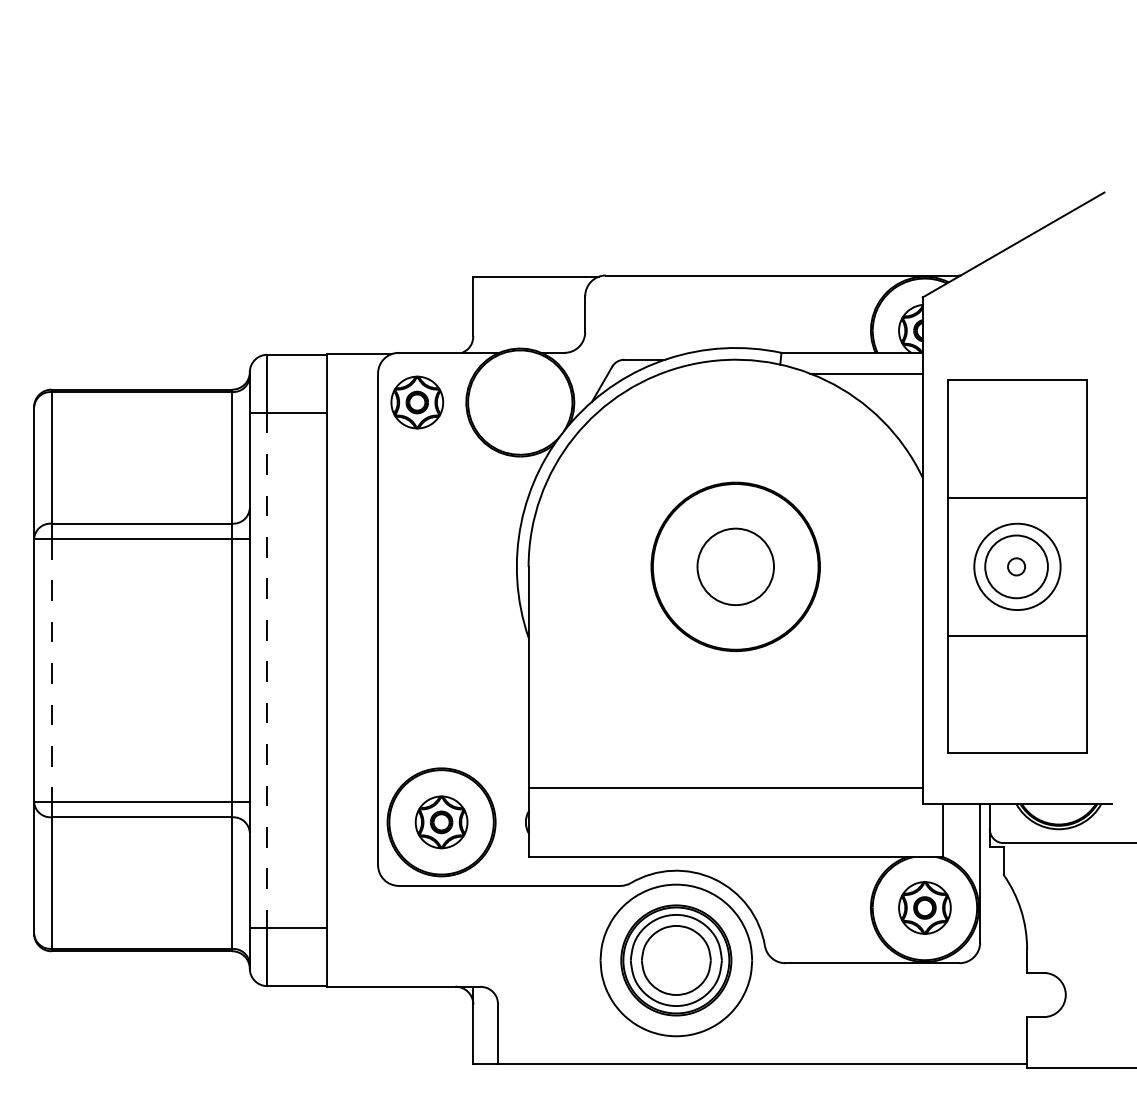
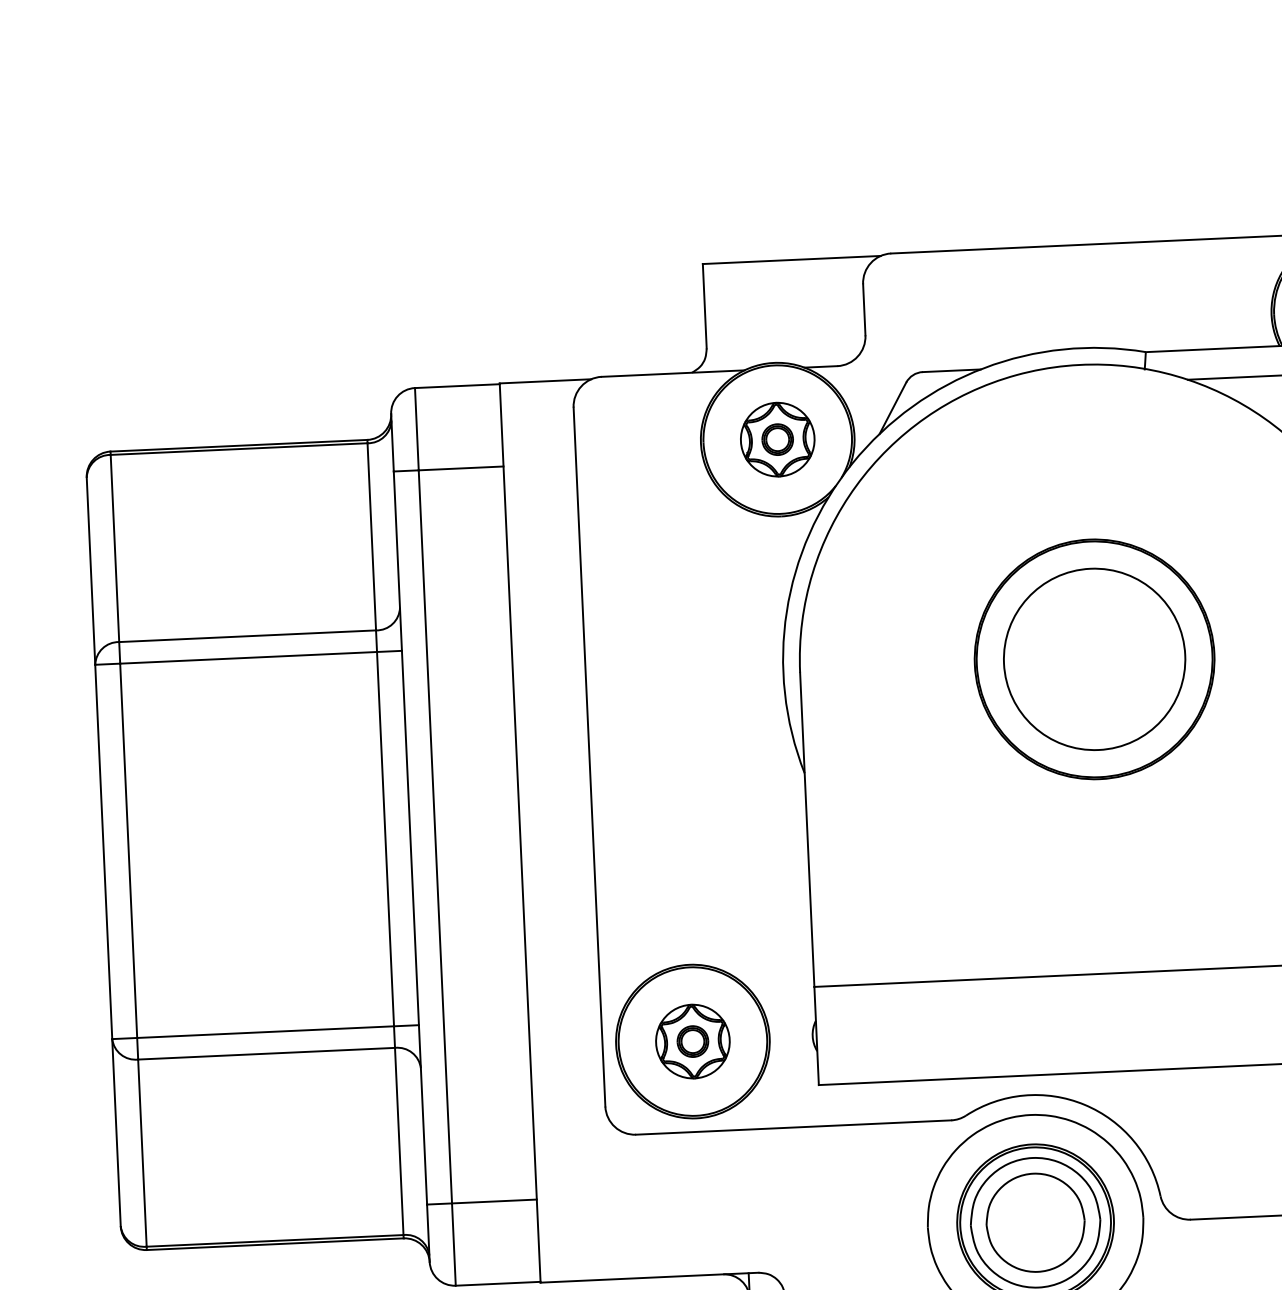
part: (417, 402) -> (777, 439), moved
circle: (735, 566) -> (1094, 658), size x1.67
line: (51, 670) -> (128, 850), dashed -> solid
line: (267, 670) -> (435, 836), dashed -> solid

